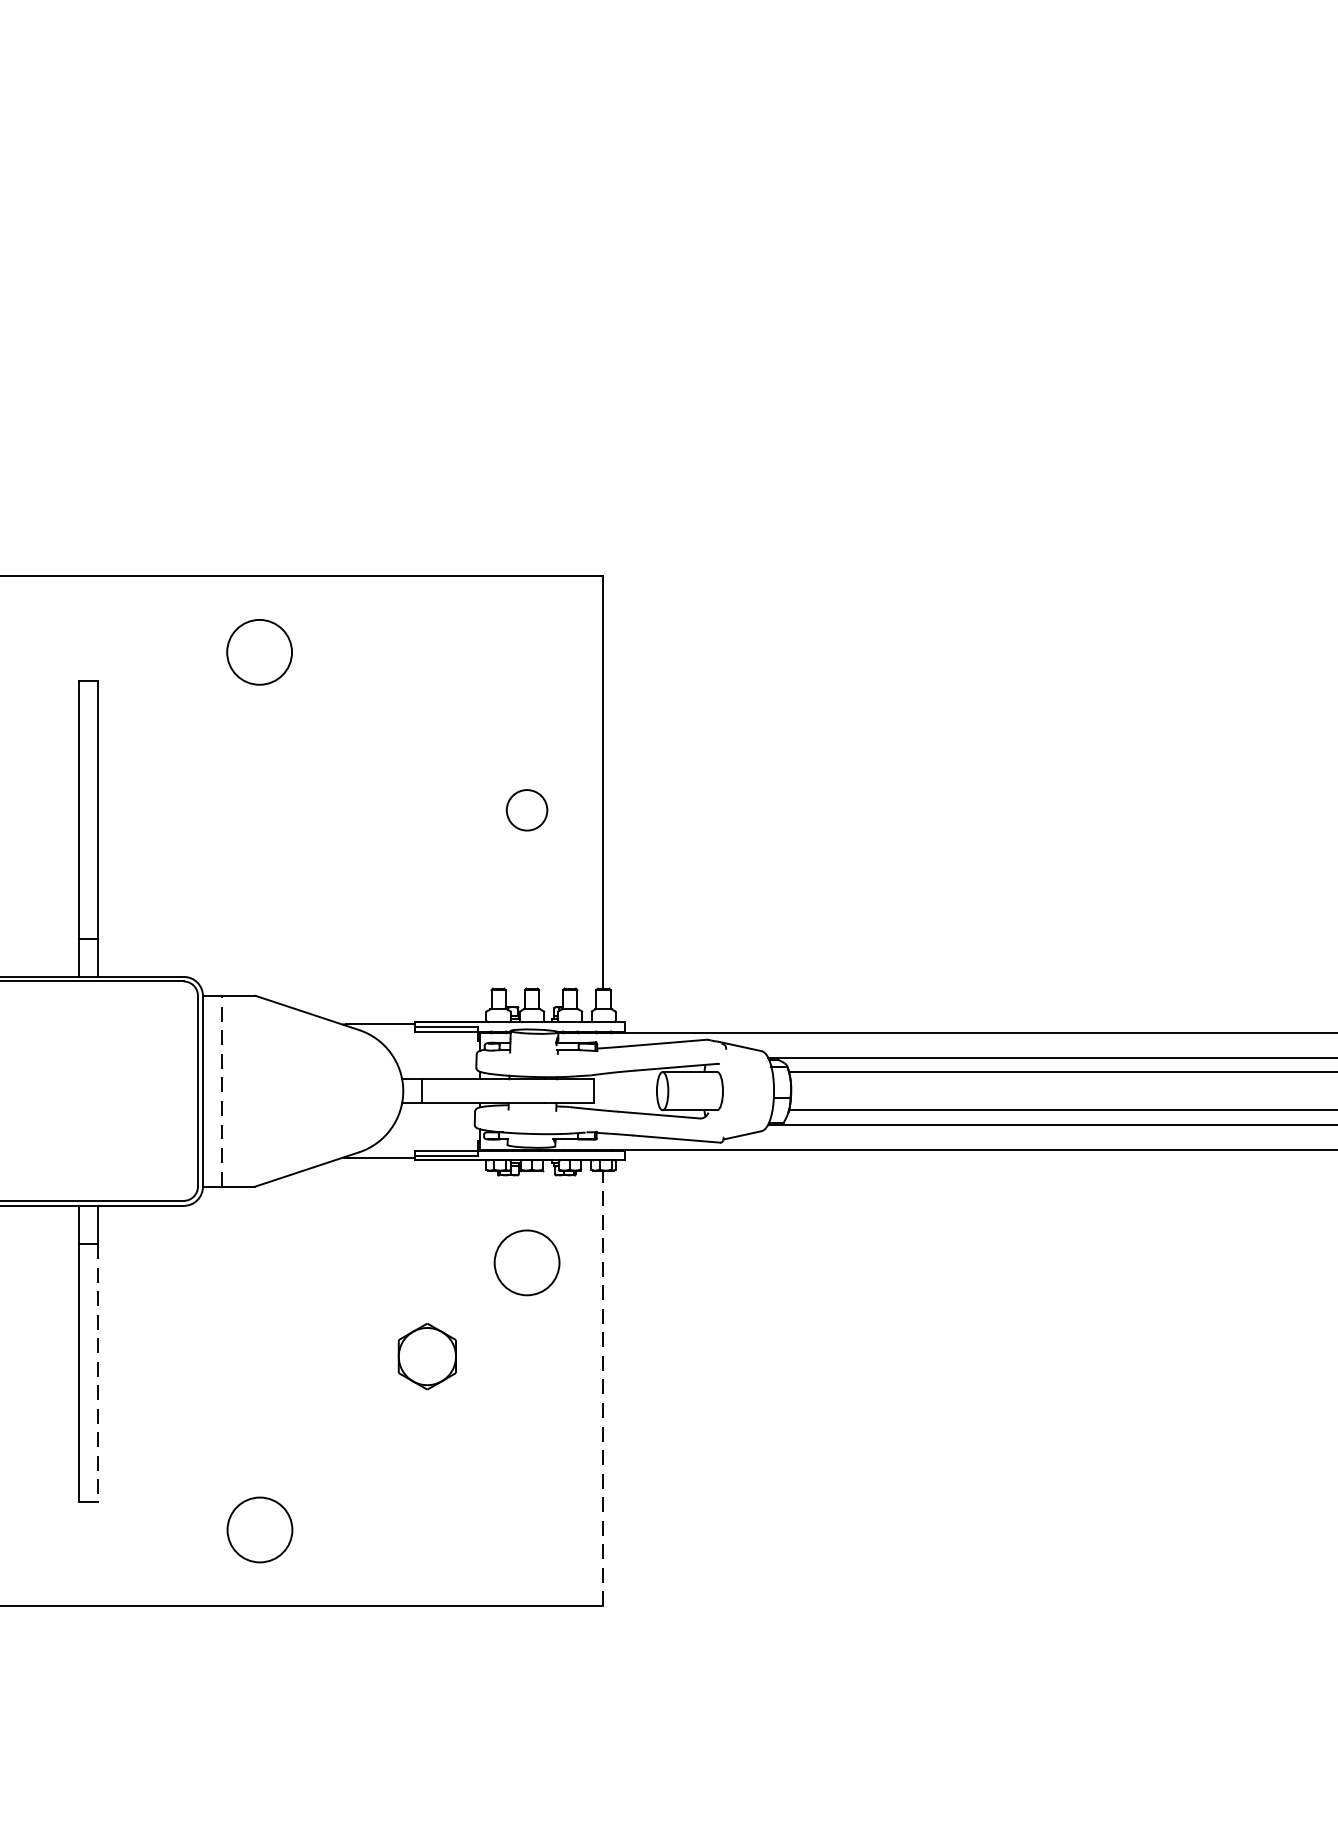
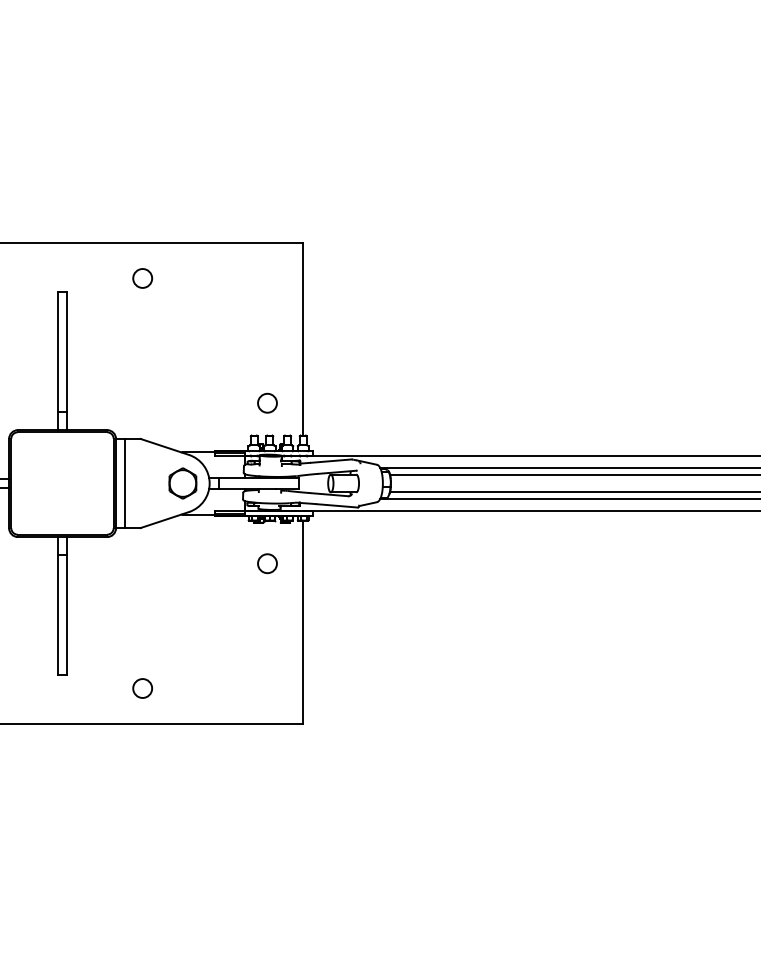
circle: (259, 652) -> (142, 278), size x0.62
circle: (527, 808) -> (267, 402), moved
line: (221, 1091) -> (124, 483), dashed -> solid
circle: (527, 1262) -> (267, 563), size x0.62
part: (426, 1356) -> (182, 483), moved
line: (96, 1373) -> (66, 615), dashed -> solid
line: (604, 1388) -> (303, 622), dashed -> solid
circle: (259, 1529) -> (142, 688), size x0.62

